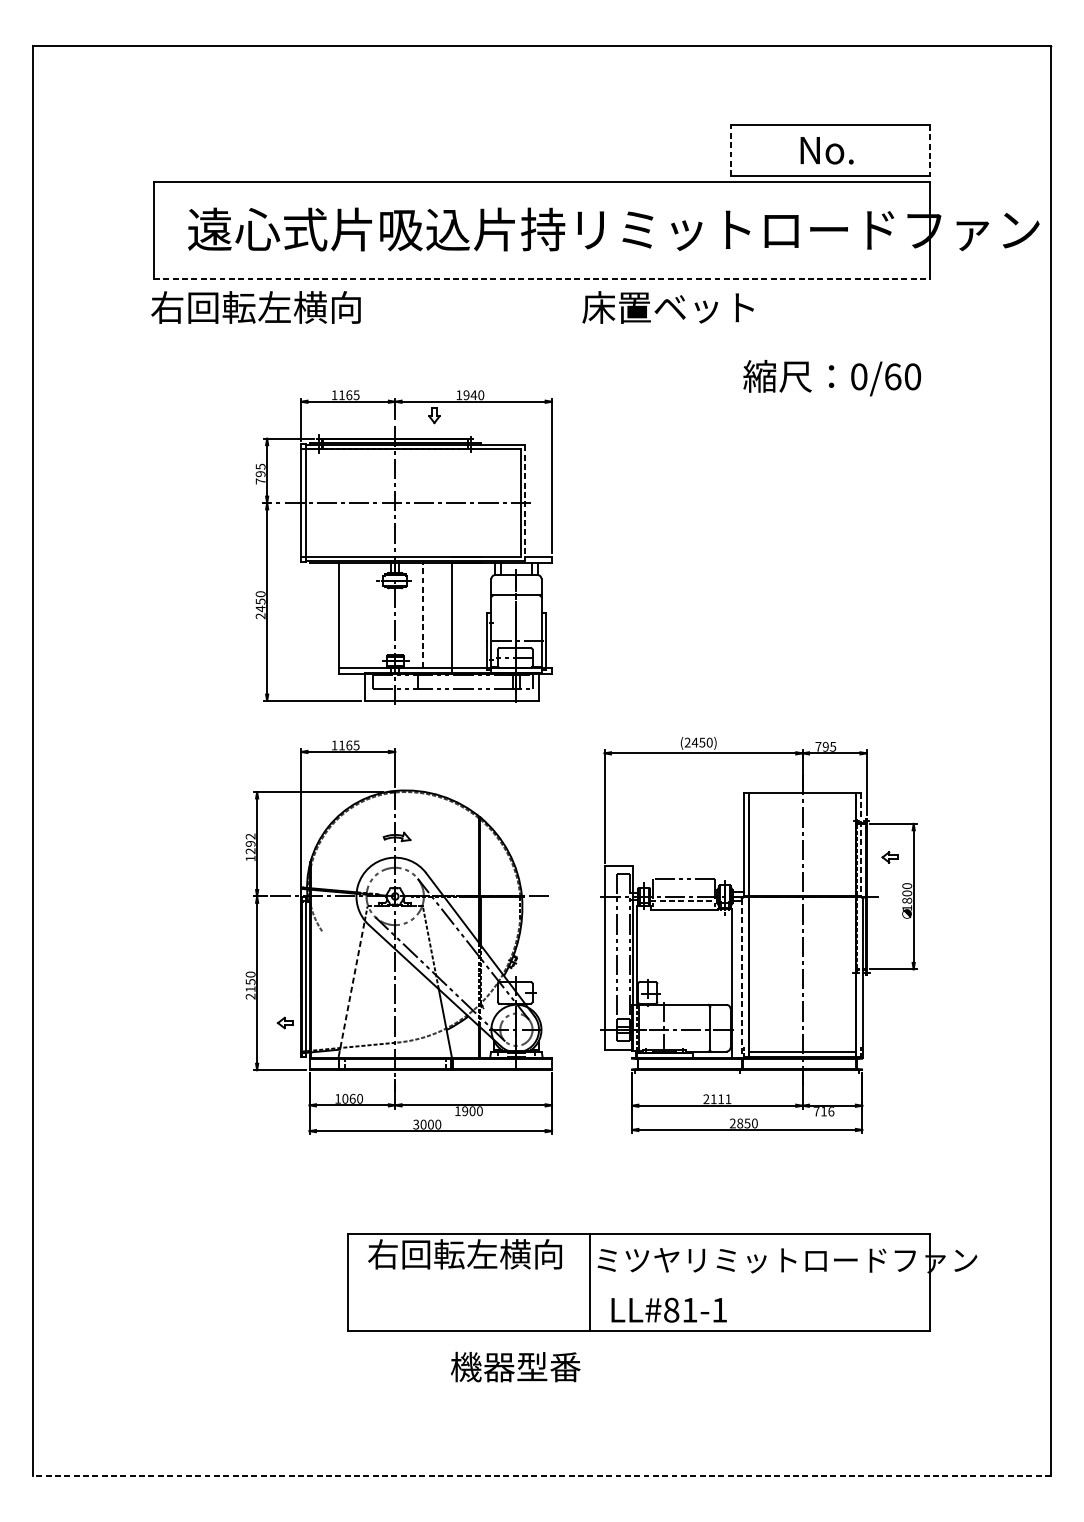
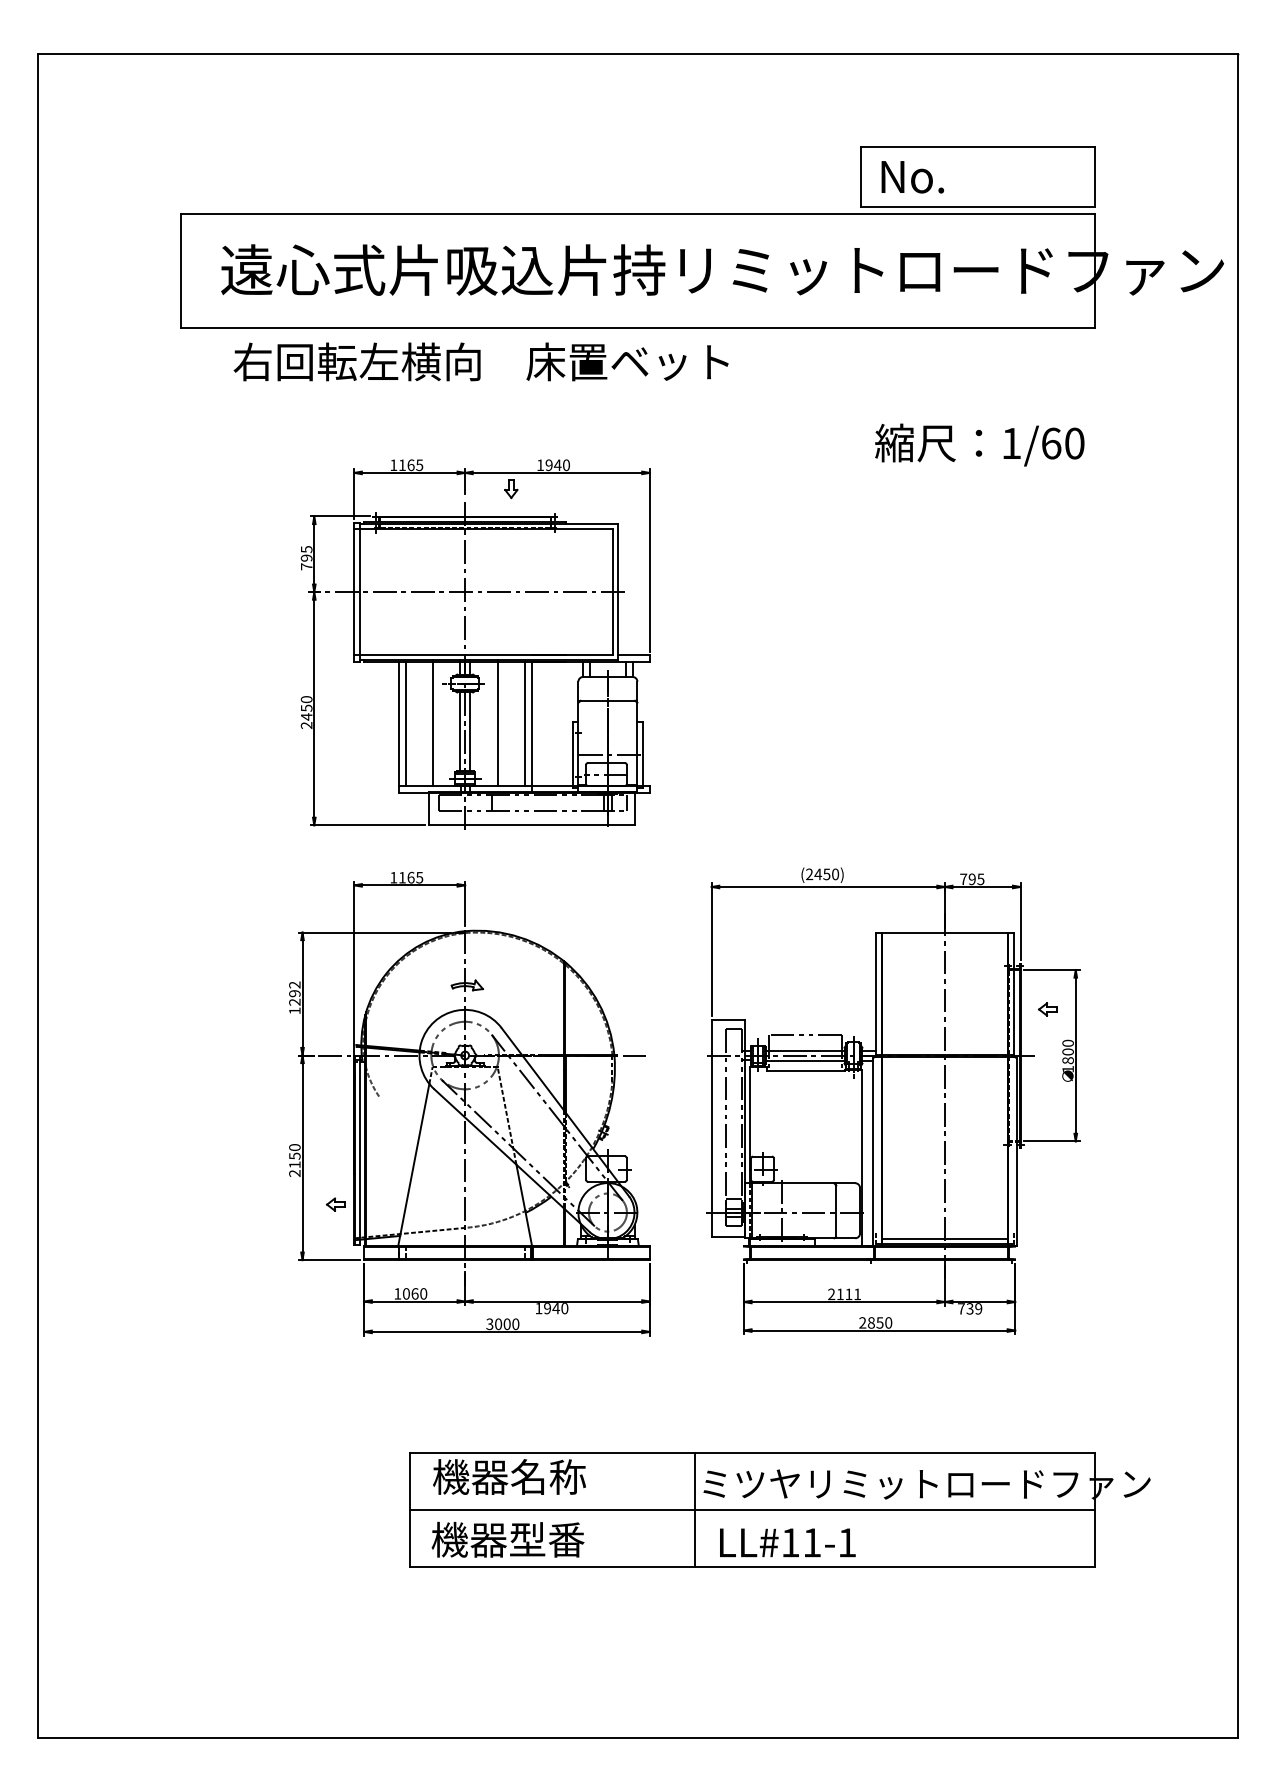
line: (731, 150) -> (861, 176), dashed -> solid
text: (826, 150) -> (912, 177), moved
line: (929, 150) -> (1094, 177), dashed -> solid
line: (542, 279) -> (638, 328), dashed -> solid
text: (255, 307) -> (356, 361), moved
text: (668, 307) -> (627, 361), moved
text: (859, 376) -> (1011, 443), 0/60 -> 1/60
line: (524, 503) -> (617, 592), dashed -> solid
line: (367, 613) -> (432, 722), added
line: (344, 614) -> (405, 723), added
line: (422, 614) -> (497, 723), dashed -> solid
line: (445, 614) -> (524, 723), added
line: (391, 621) -> (460, 731), added
line: (399, 621) -> (470, 731), added
line: (861, 844) -> (1014, 994), dashed -> solid
line: (683, 892) -> (804, 1050), added
line: (684, 900) -> (805, 1060), dashed -> solid
line: (741, 977) -> (873, 1151), dashed -> solid
line: (351, 988) -> (413, 1164), dashed -> solid
text: (471, 1111) -> (555, 1308), 1900 -> 1940
text: (827, 1111) -> (974, 1308), 716 -> 739
text: (465, 1253) -> (547, 1476), 右回転左横向 -> 機器名称
line: (638, 1281) -> (751, 1509), added
text: (671, 1309) -> (790, 1542), LL#81-1 -> LL#11-1
text: (515, 1366) -> (507, 1539), moved
line: (542, 1476) -> (638, 1738), dashed -> solid

